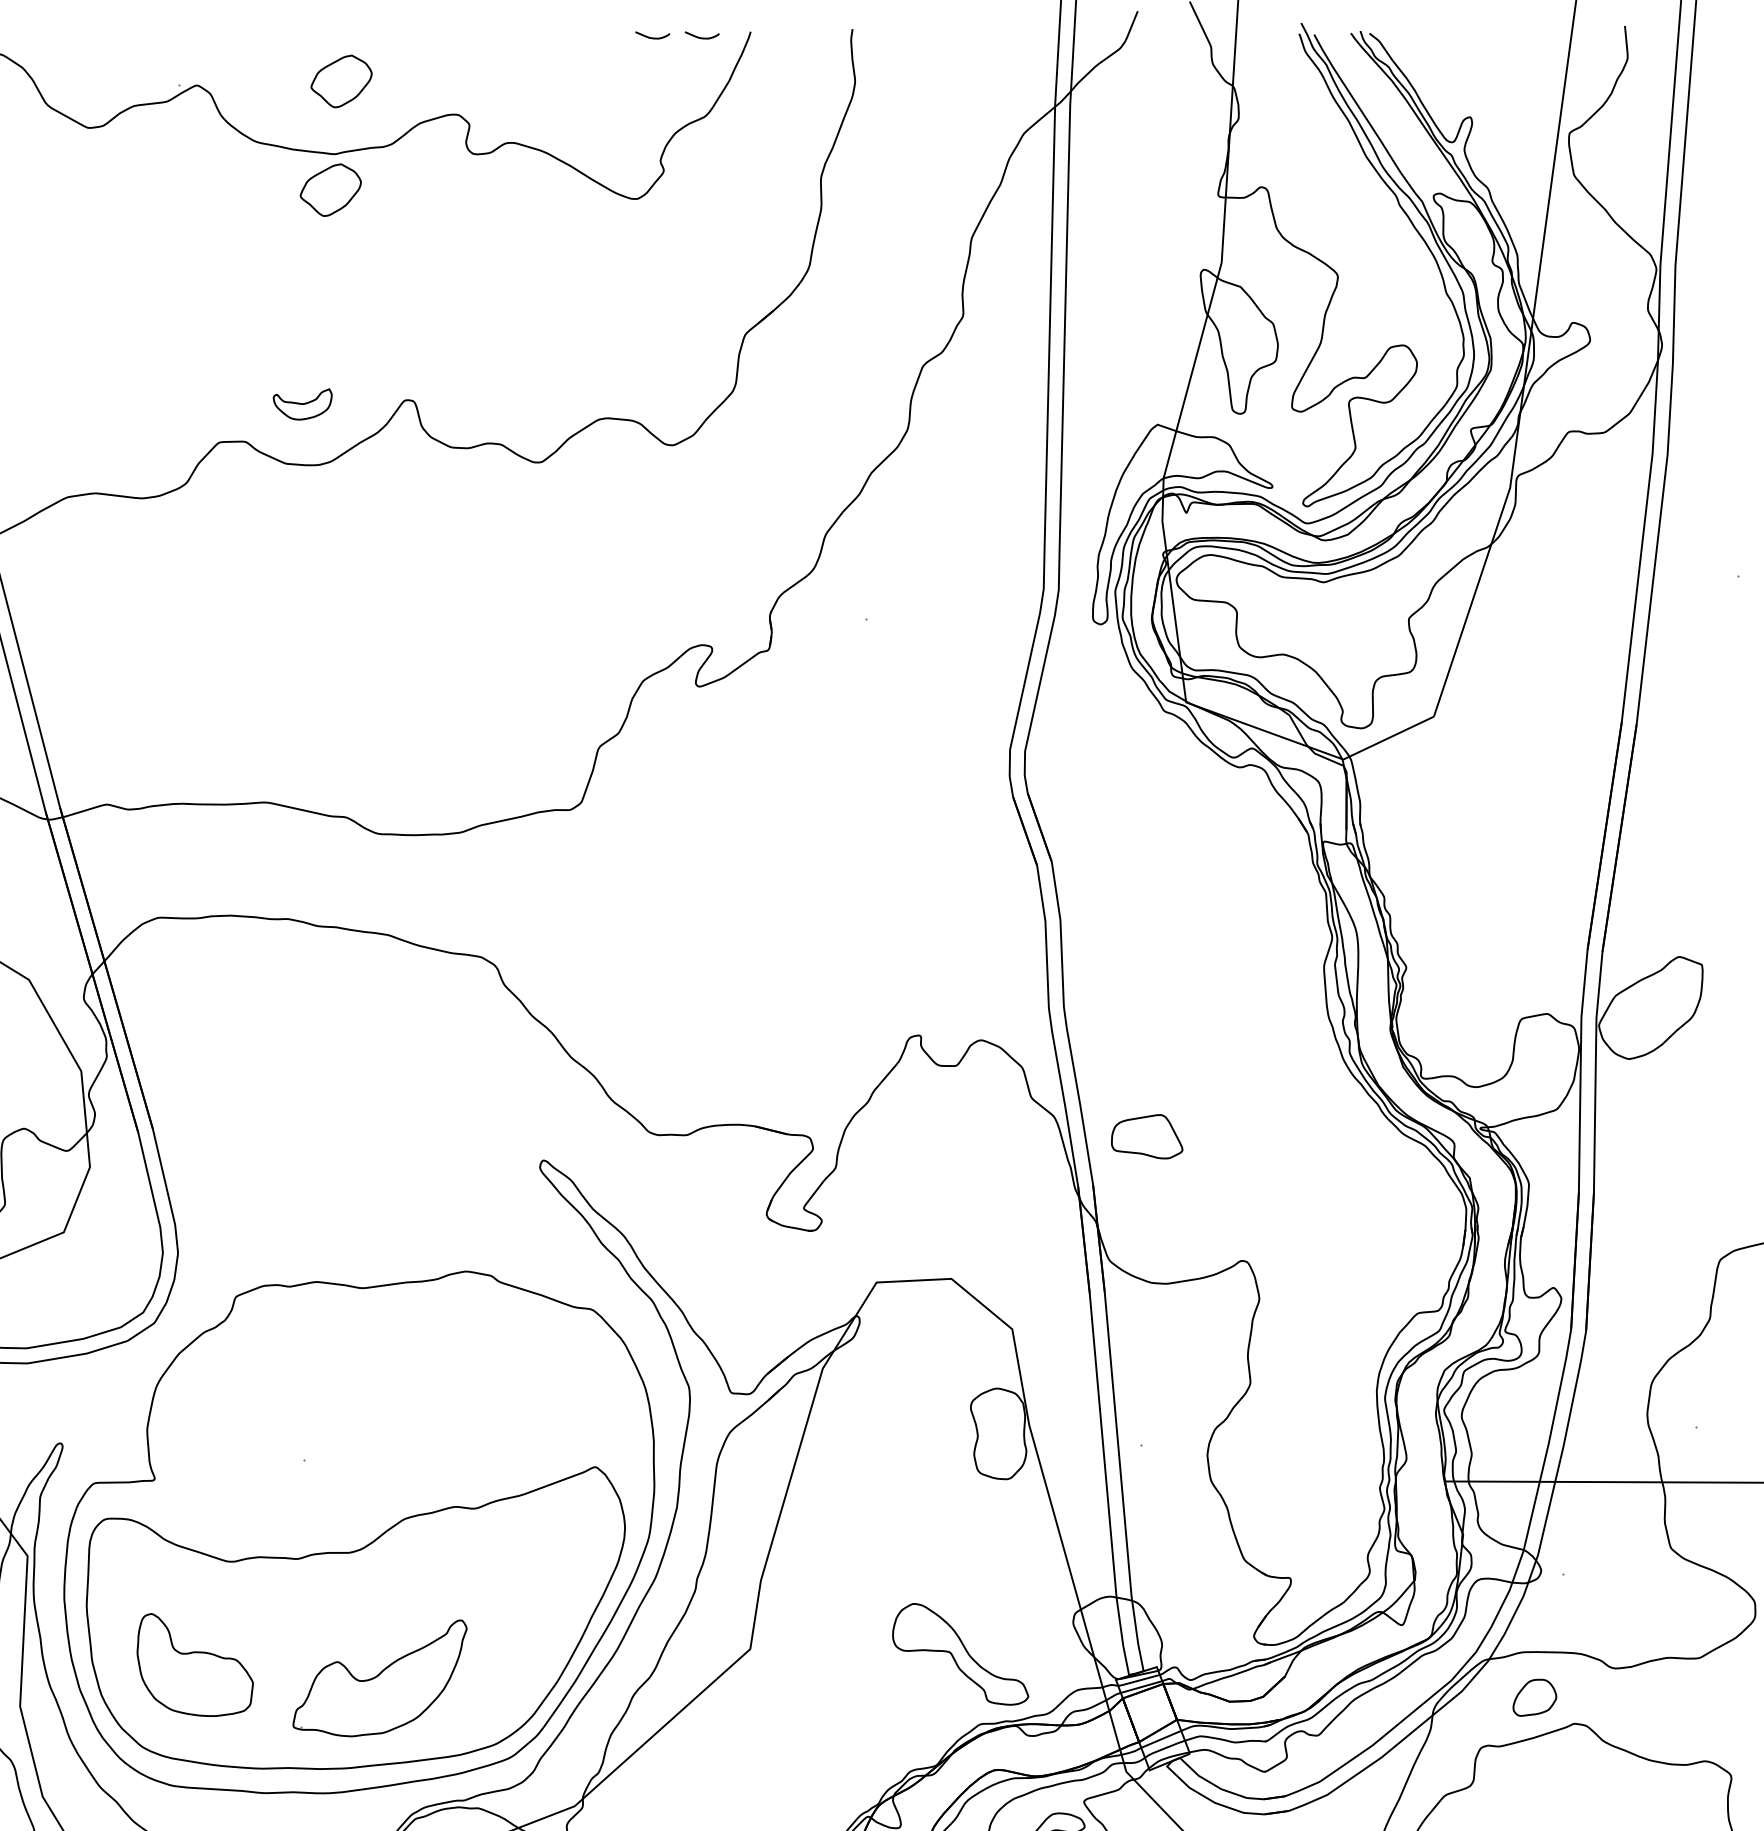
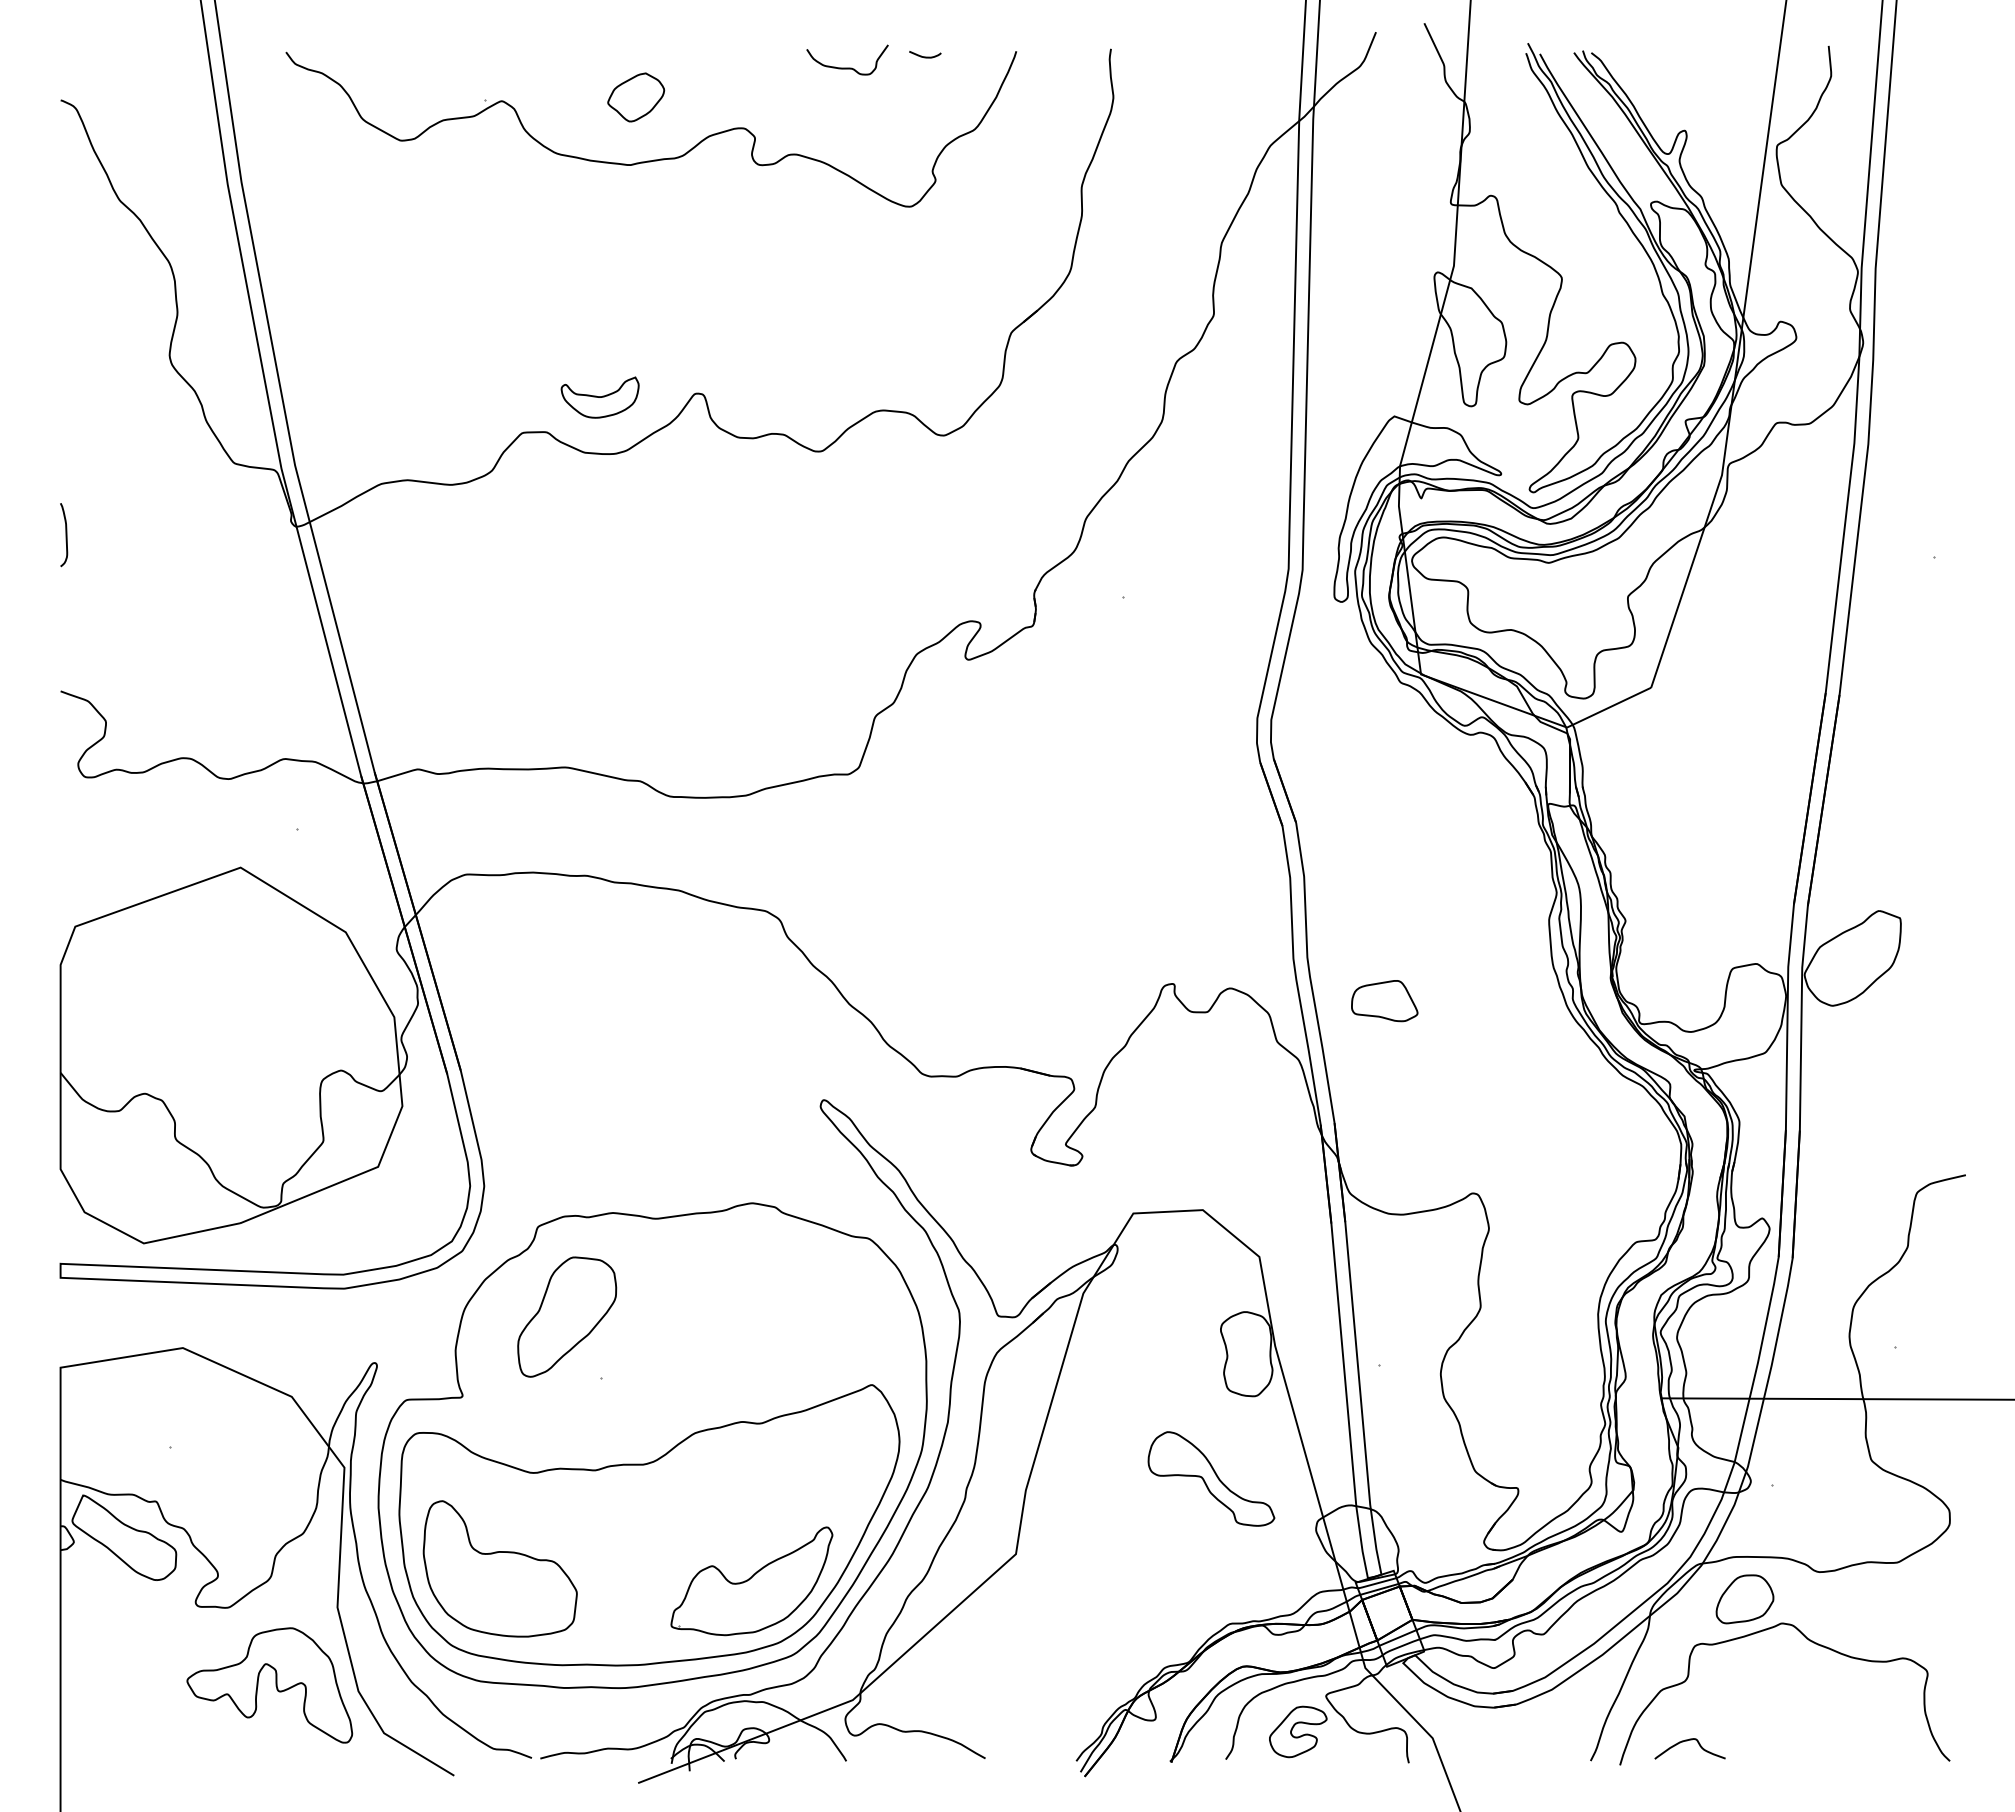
curve: (702, 37) -> (971, 56), removed
curve: (568, 49) -> (847, 67), added
part: (331, 190) -> (626, 198), removed
part: (302, 404) -> (599, 397), size x1.43
part: (1146, 1137) -> (1384, 1001), moved
part: (267, 1393) -> (567, 1316), added
part: (960, 1653) -> (1211, 1478), moved
part: (194, 1664) -> (499, 1568), size x1.43
part: (379, 1678) -> (751, 1581), moved
part: (1534, 1697) -> (1744, 1599), size x1.43

